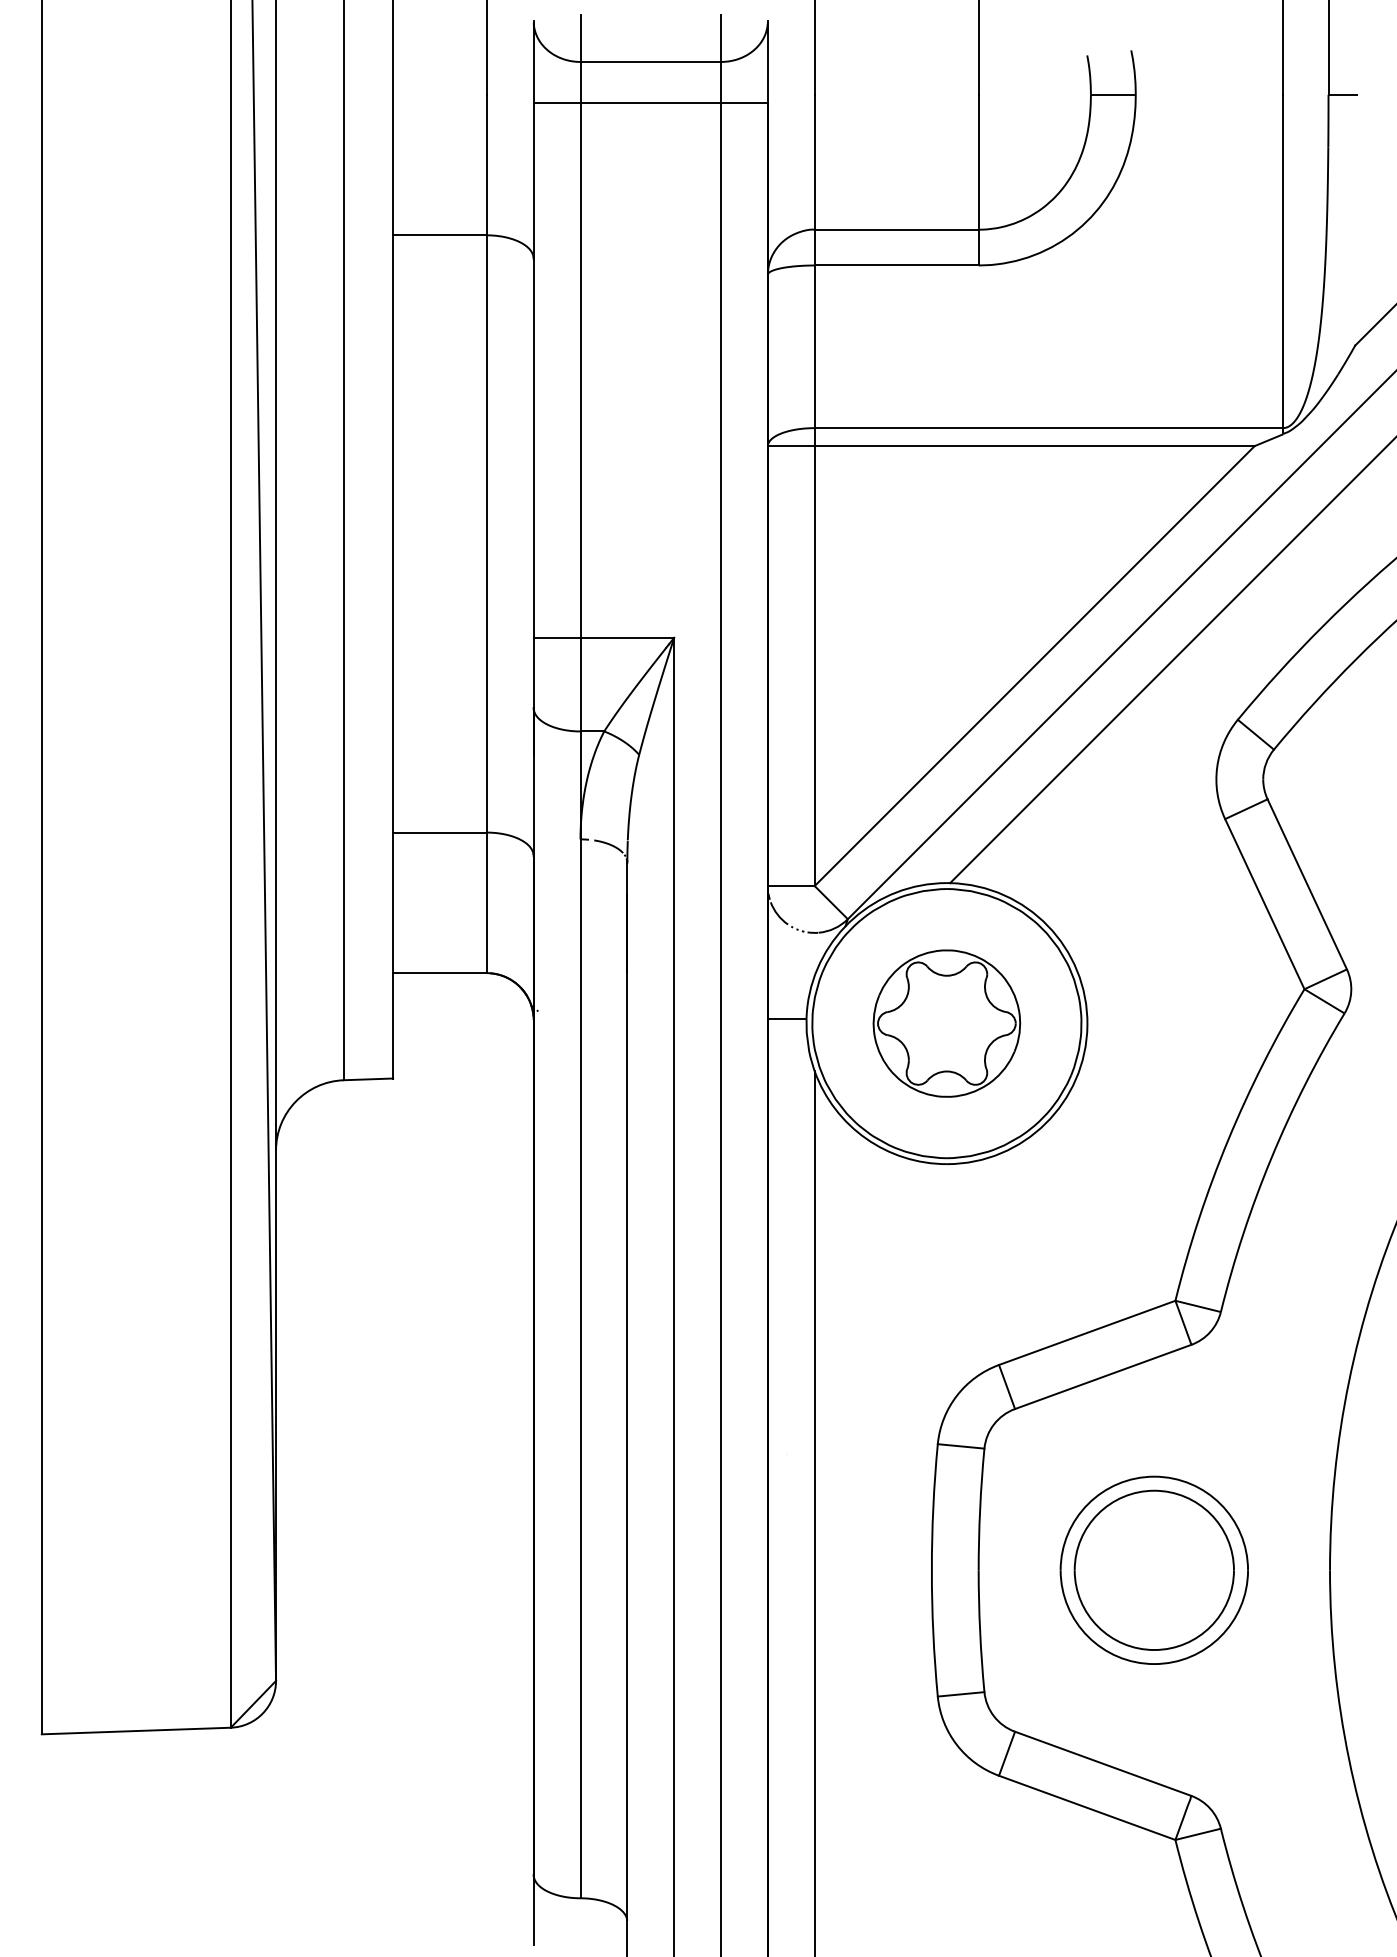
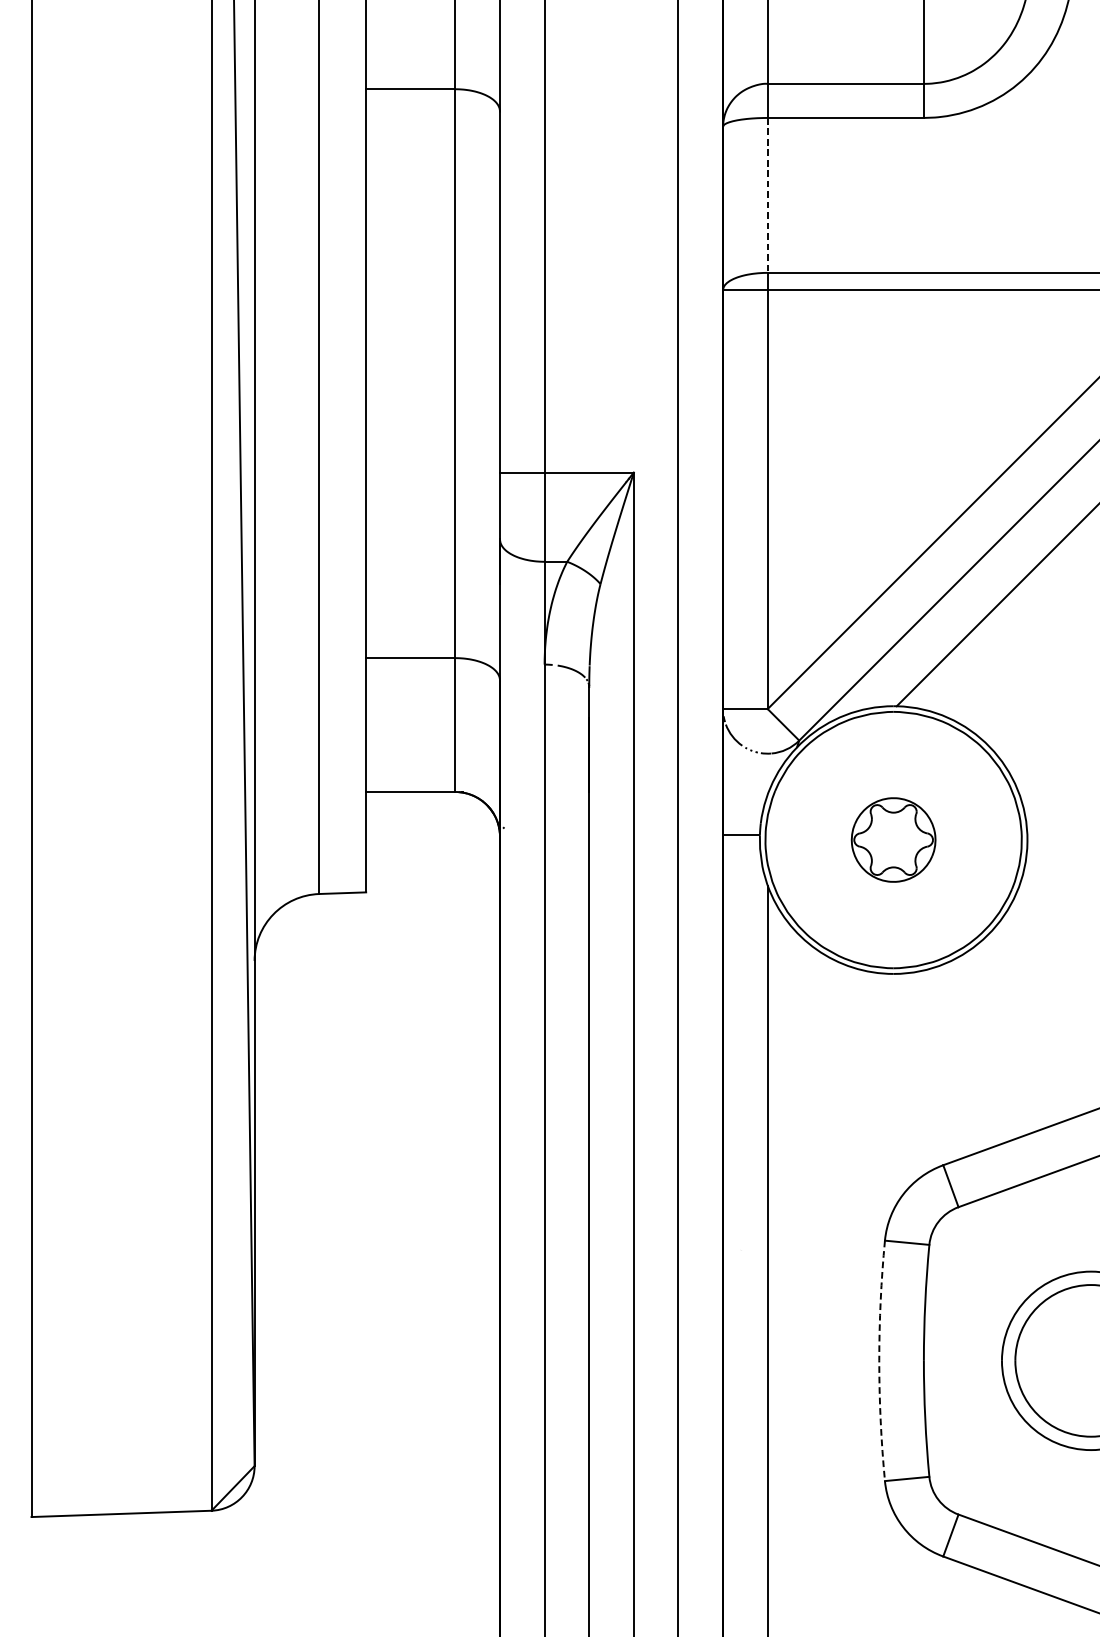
line: (814, 347) -> (767, 196), solid -> dashed
part: (946, 1023) -> (893, 839), size x0.6
arc: (931, 1570) -> (878, 1360), solid -> dashed

